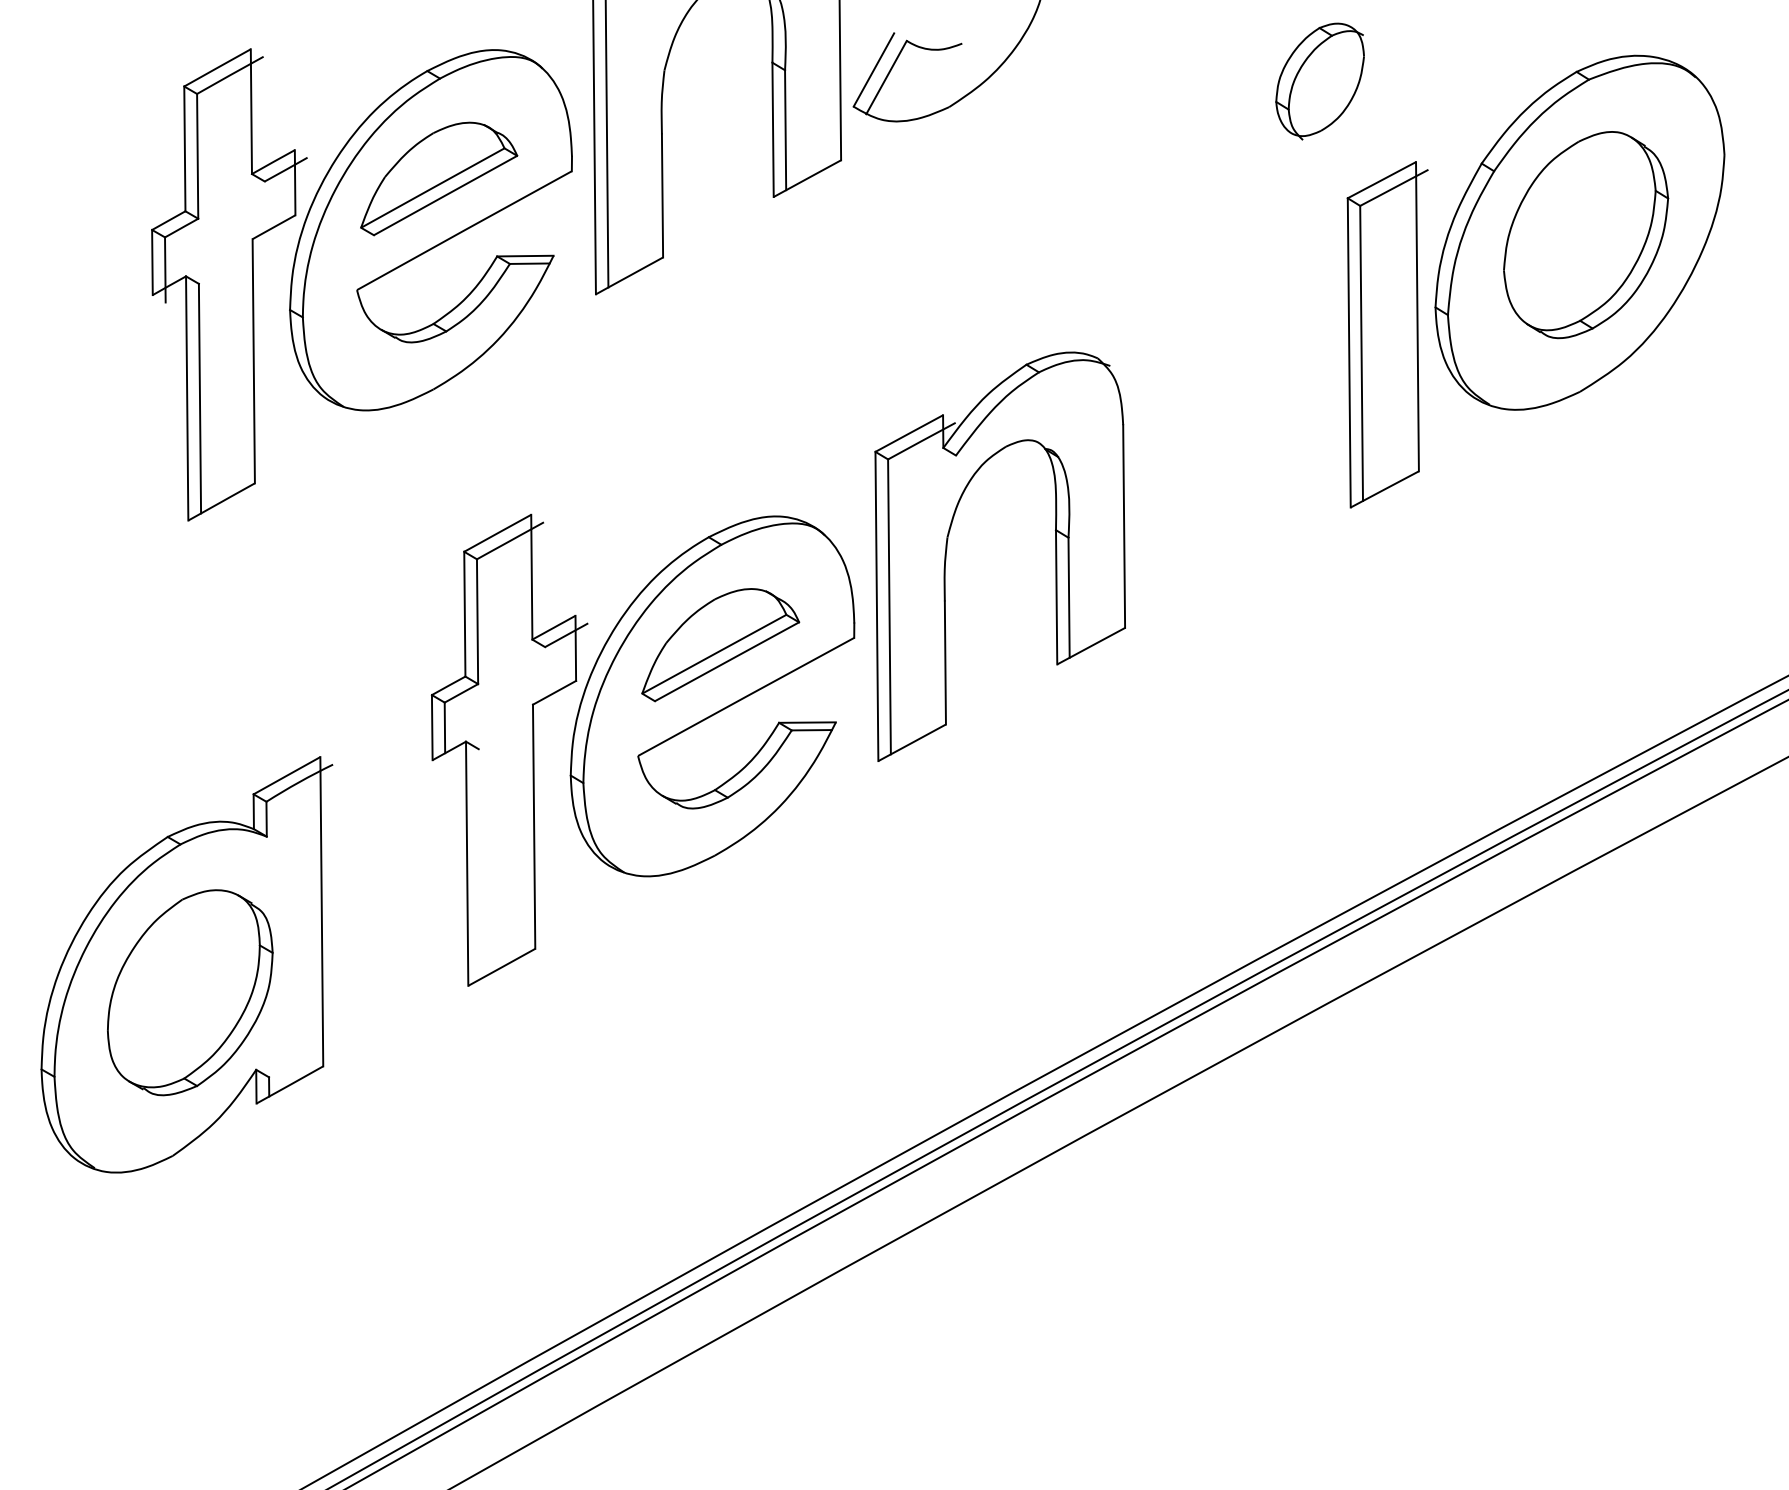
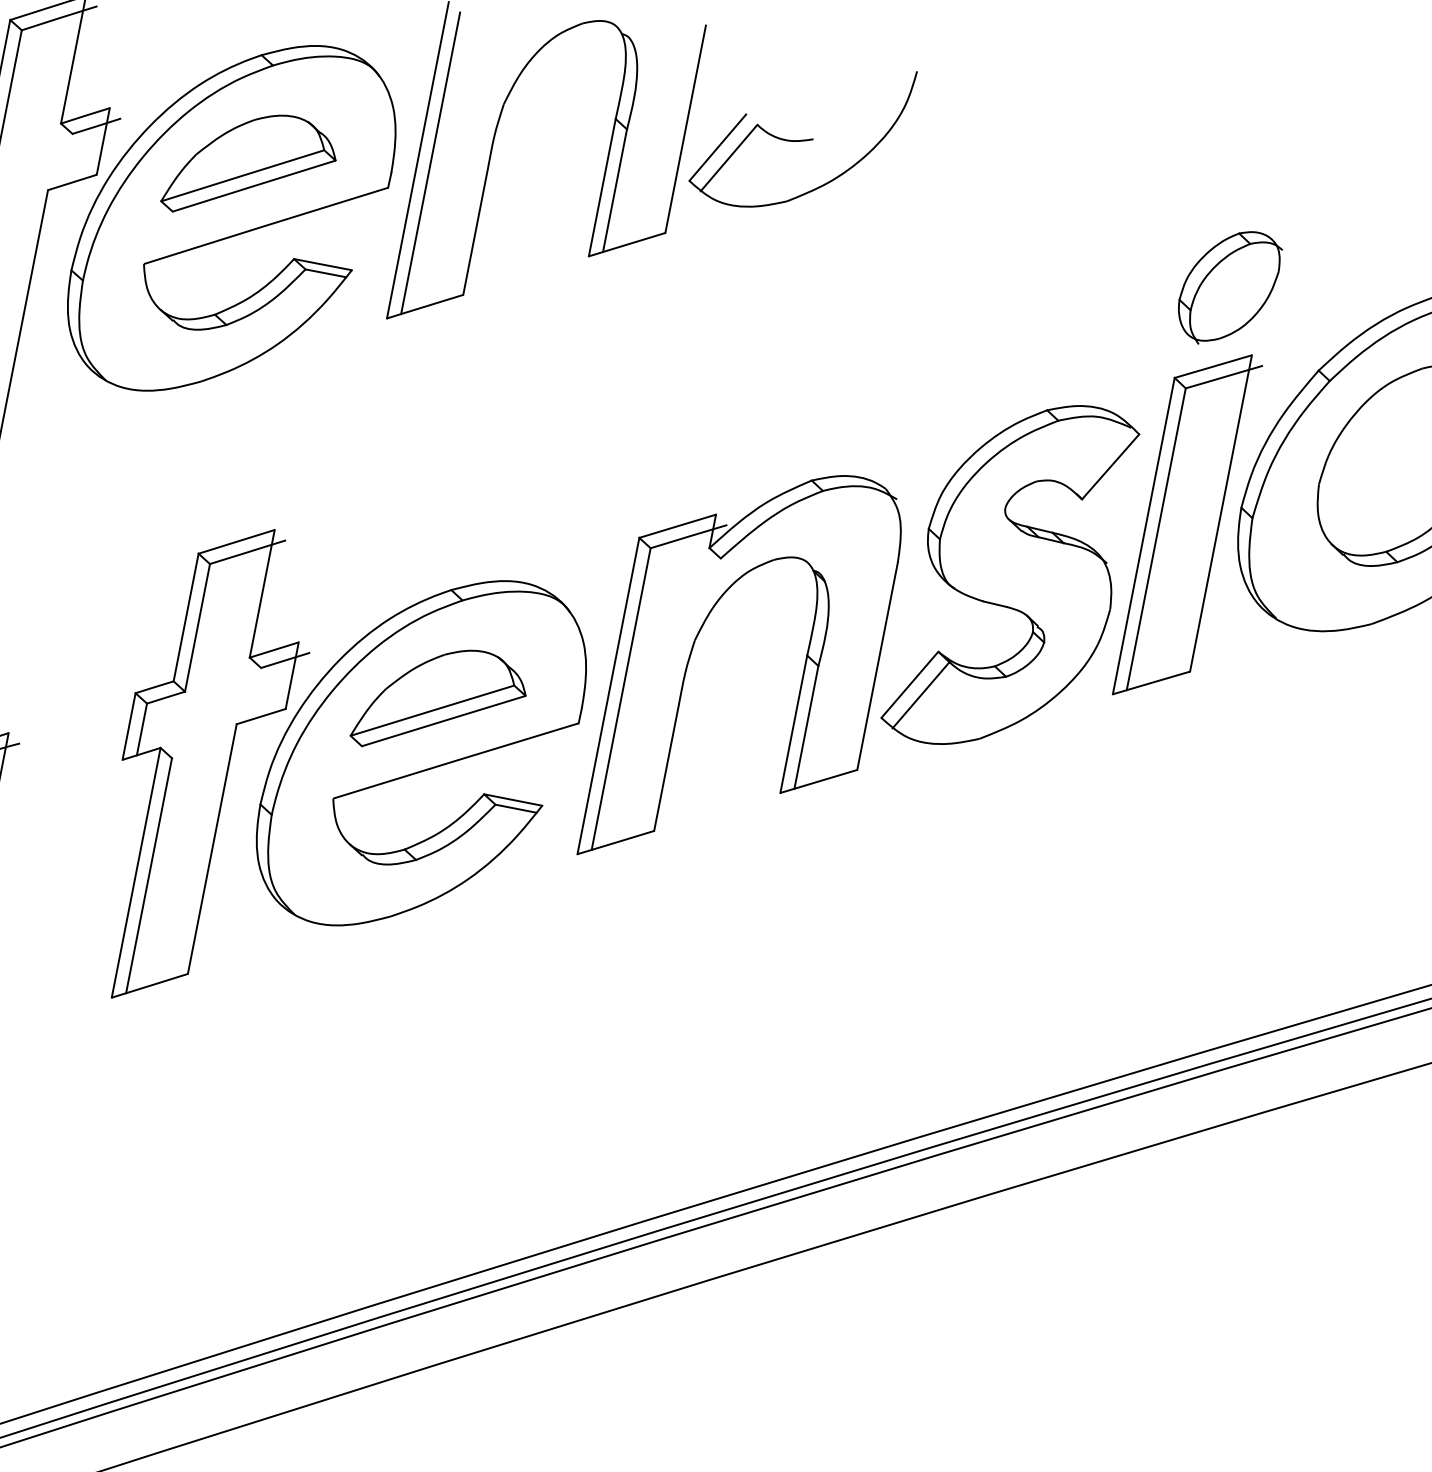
part: (1319, 81) -> (1227, 288), moved
part: (1234, 415) -> (1013, 575), added
line: (479, 863) -> (148, 875), added

